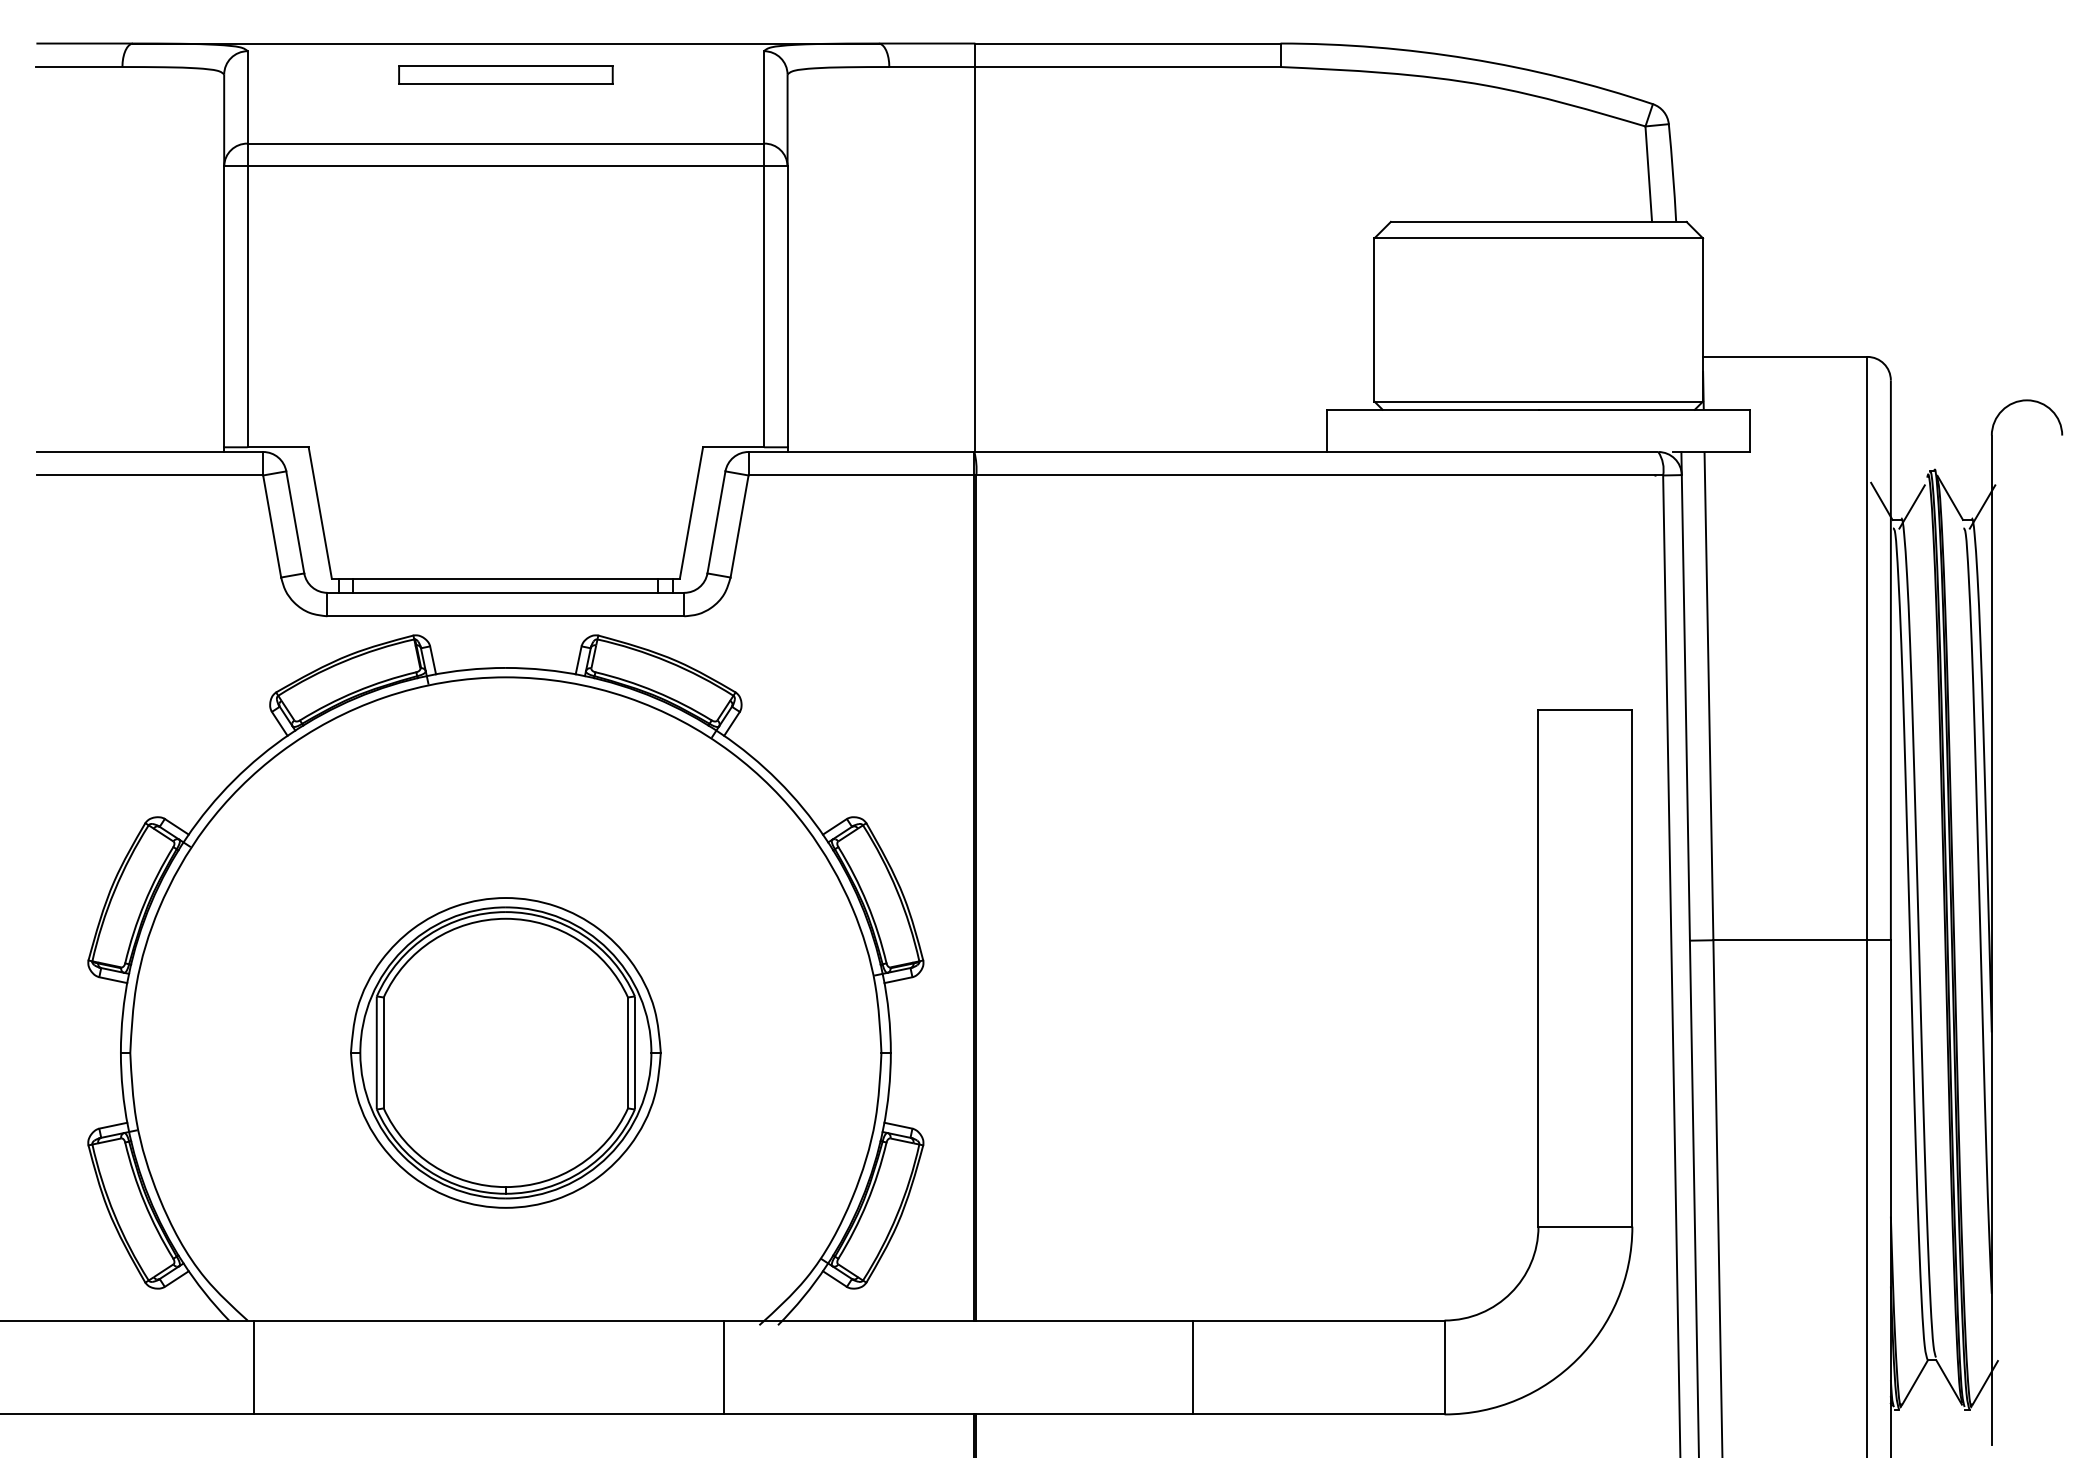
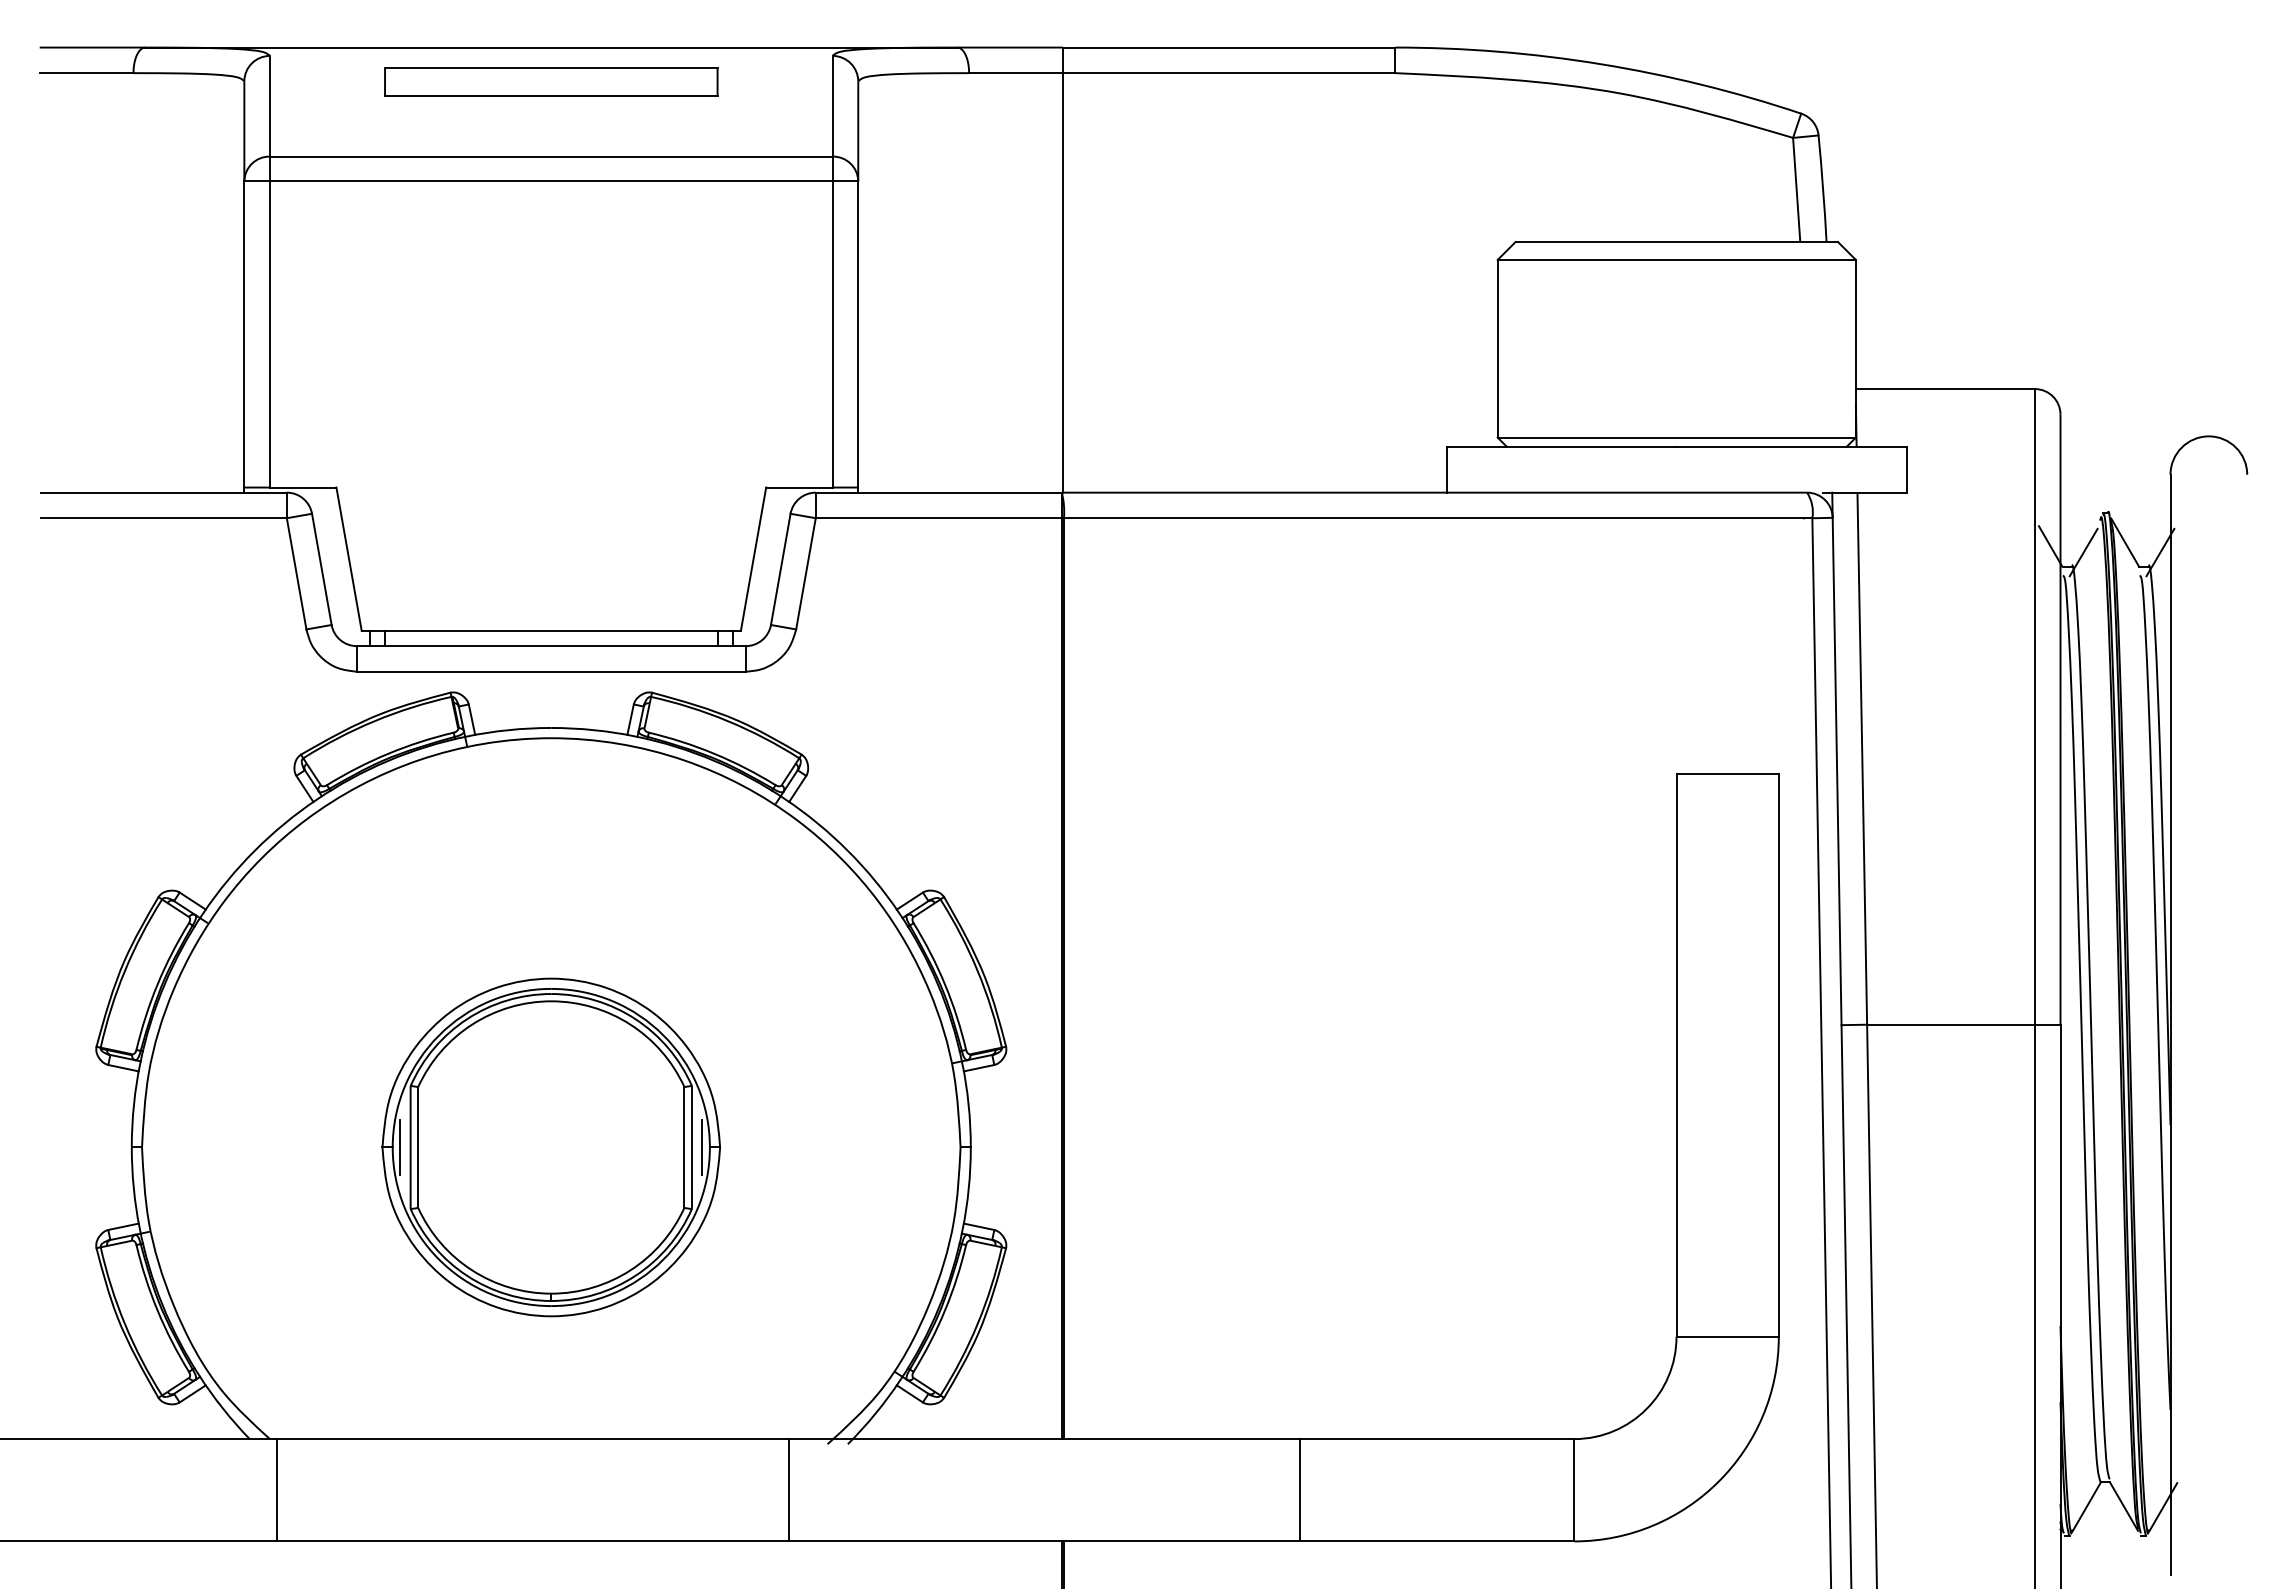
part: (506, 74) -> (551, 81), size x1.43
line: (367, 1052) -> (400, 1147), added
line: (644, 1052) -> (702, 1147), added

